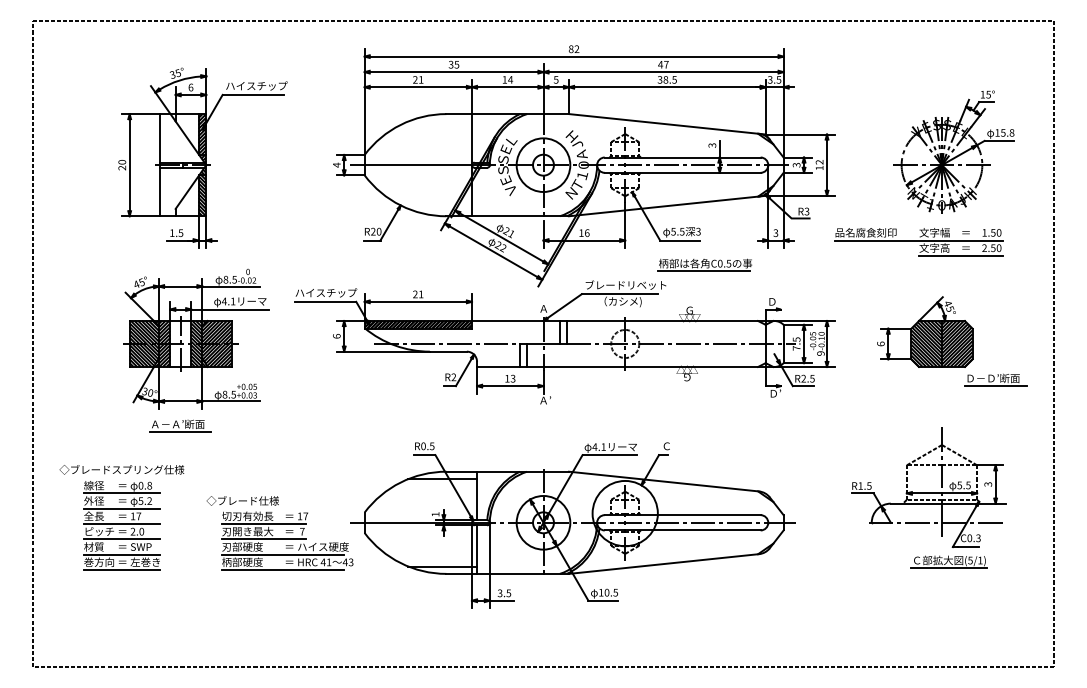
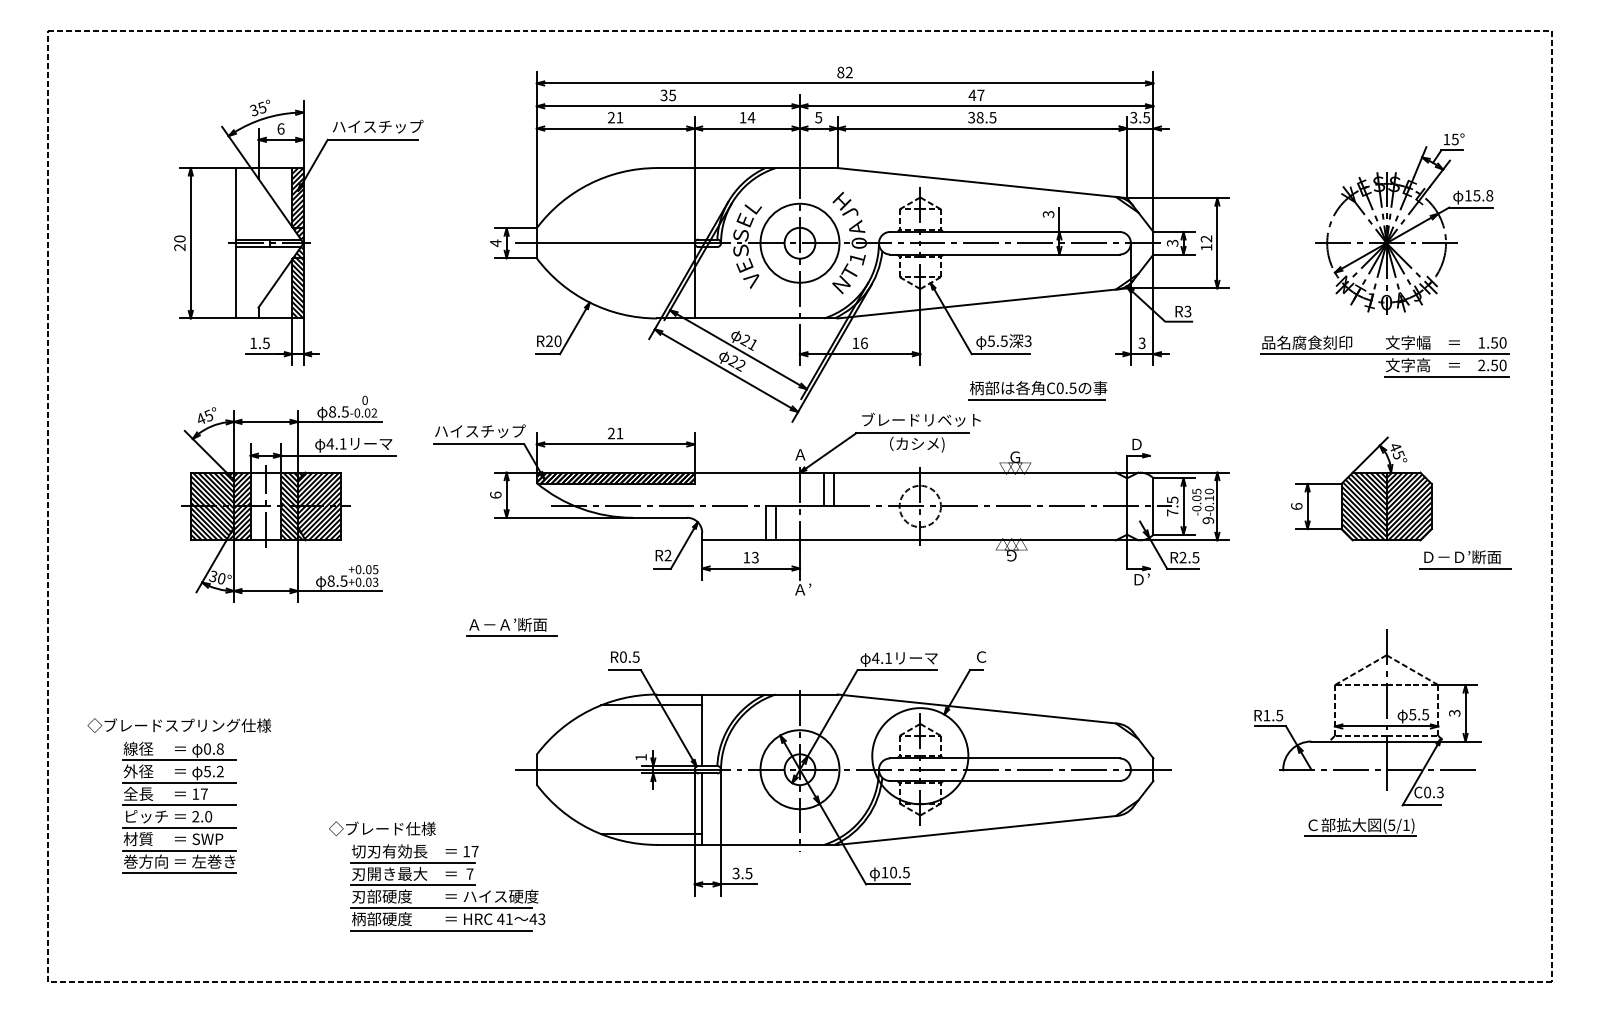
part: (918, 242) -> (1384, 357), moved
part: (180, 425) -> (511, 626), moved
part: (121, 517) -> (178, 795), moved
part: (279, 533) -> (436, 876), moved
part: (948, 561) -> (1359, 826), moved

